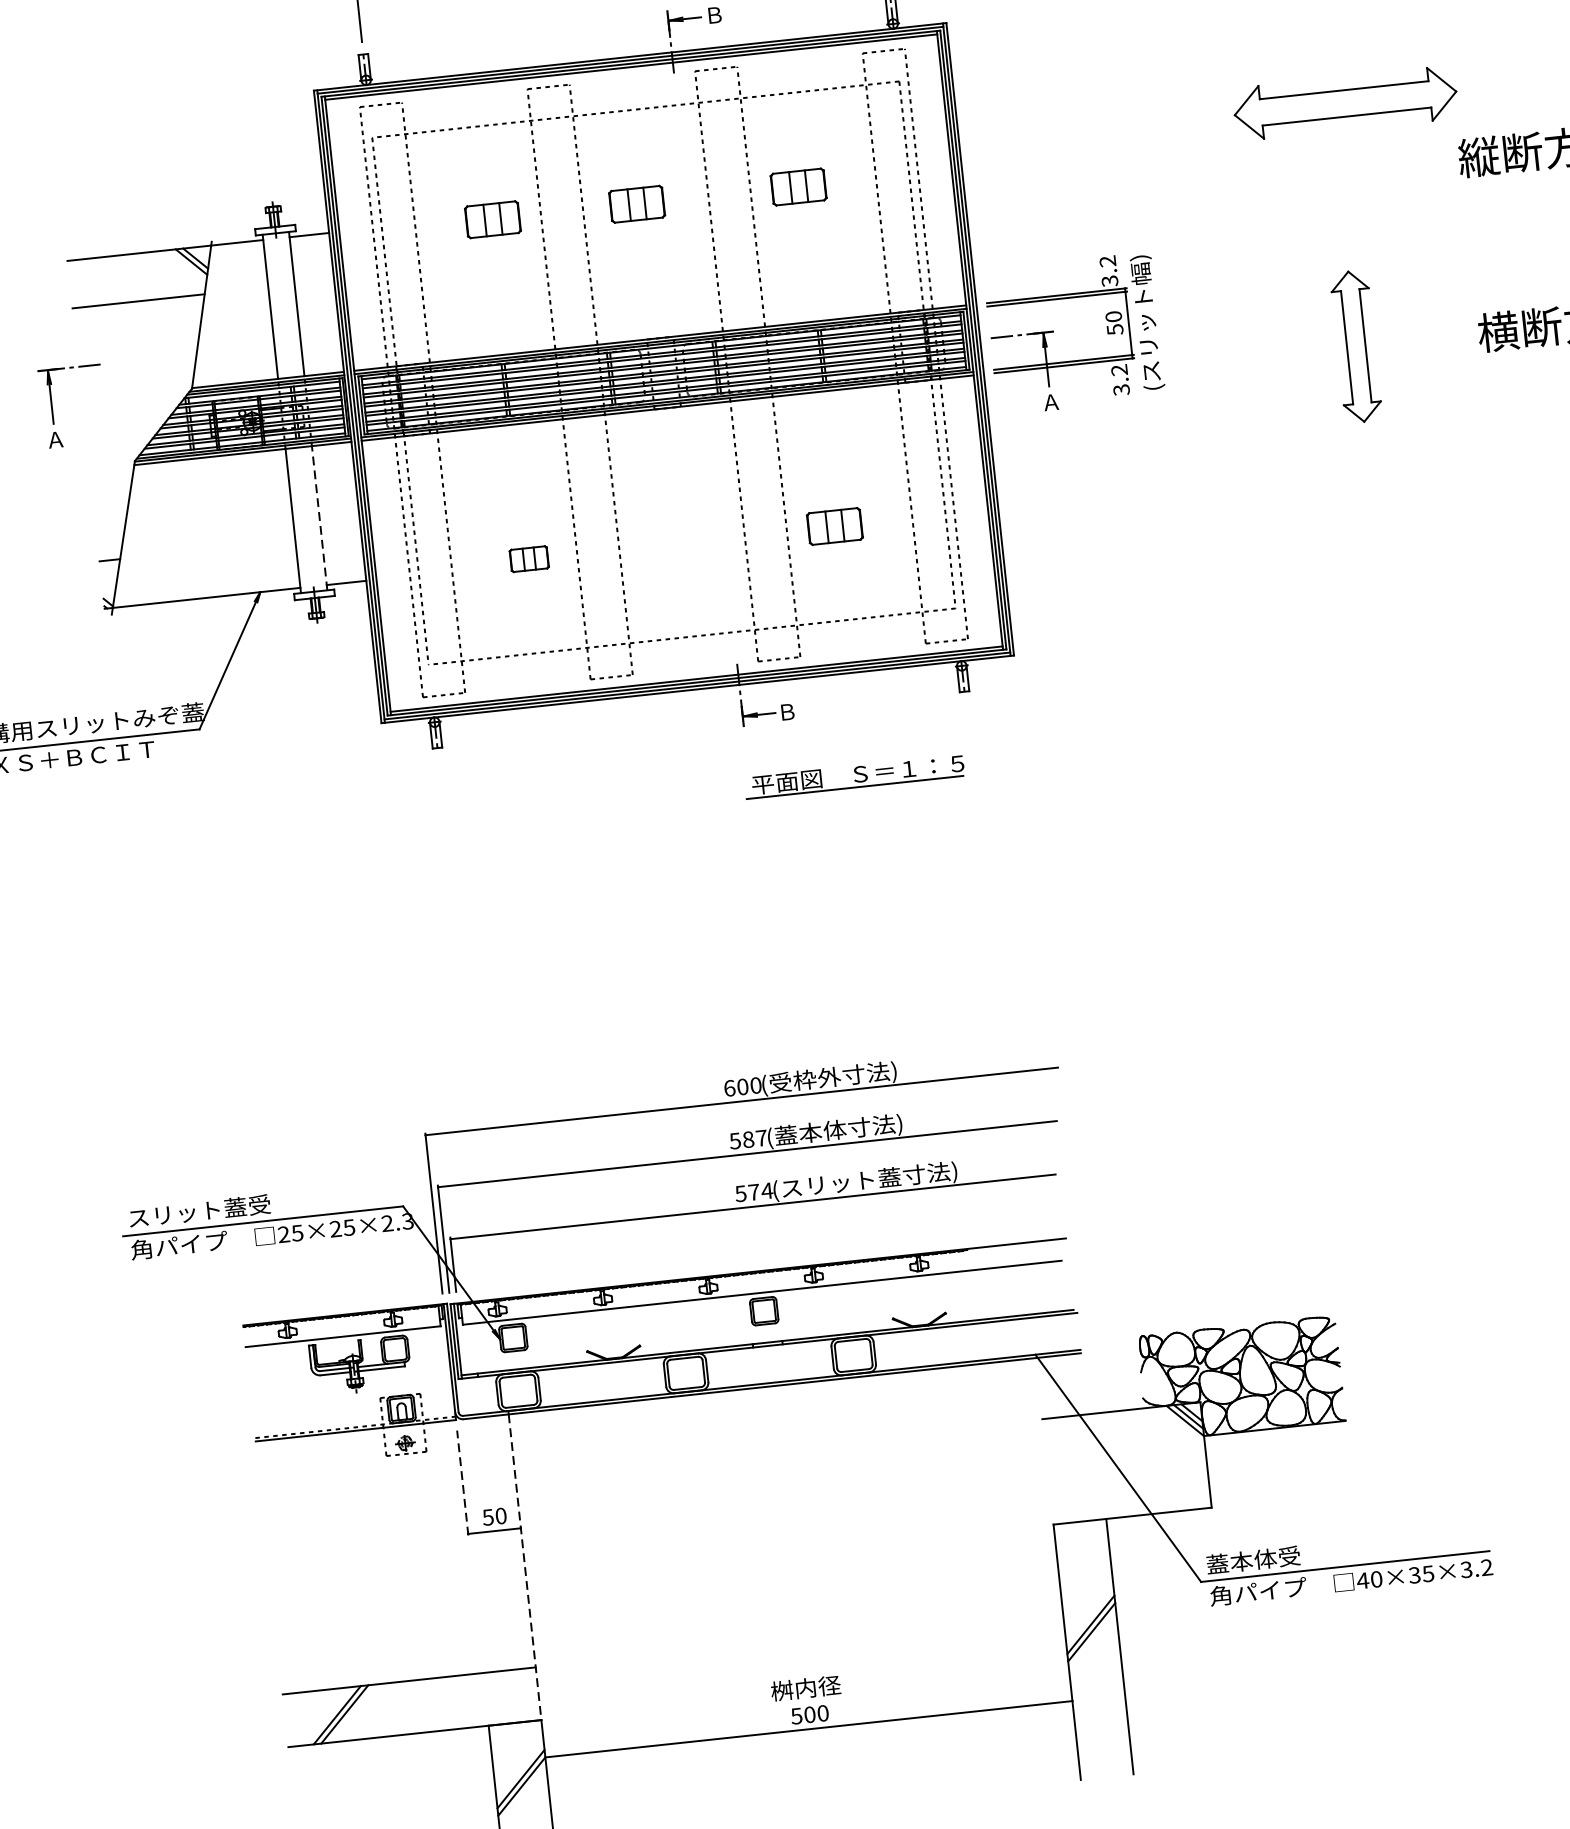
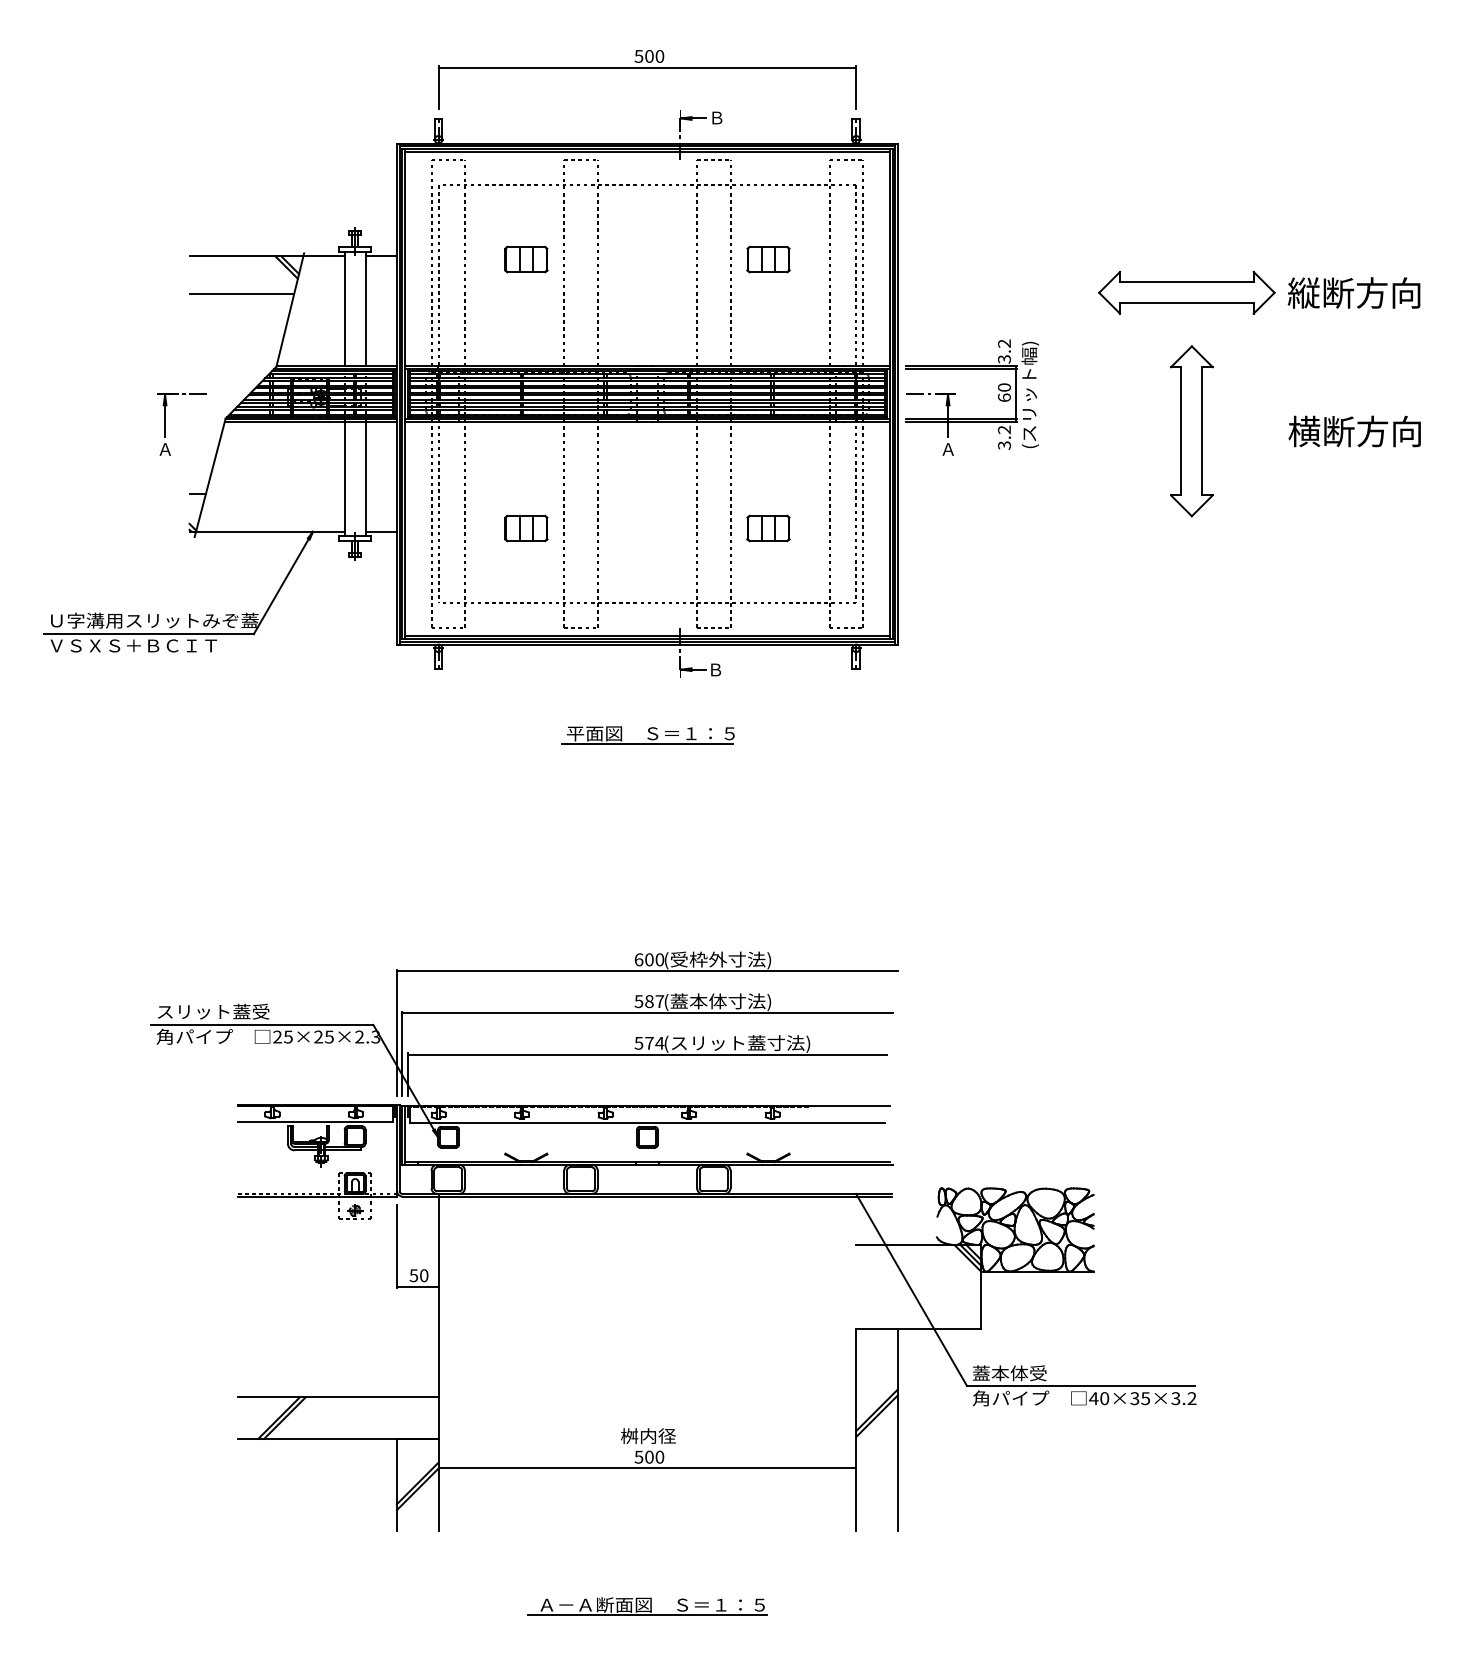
part: (1345, 103) -> (1186, 292), moved
part: (637, 204) -> (640, 259), removed
text: (1115, 329) -> (1004, 397), 50 -> 60
part: (1355, 346) -> (1191, 431), size x1.43
part: (52, 408) -> (165, 424), moved
line: (319, 517) -> (365, 478), dashed -> solid
part: (529, 559) -> (526, 528), size x1.43
part: (854, 777) -> (647, 735), moved
line: (462, 1482) -> (396, 1246), dashed -> solid
line: (524, 1568) -> (438, 1318), dashed -> solid

